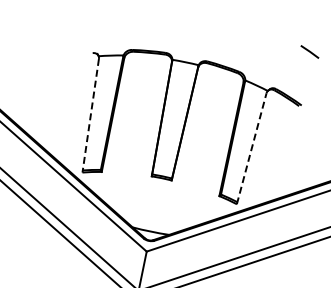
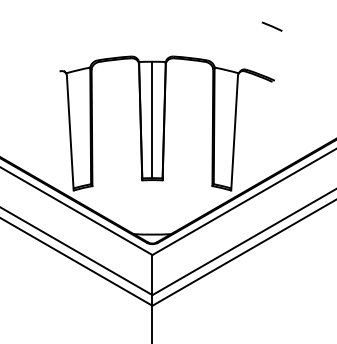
line: (90, 116) -> (70, 133), dashed -> solid
line: (174, 118) -> (152, 119), added
line: (251, 148) -> (234, 132), dashed -> solid

